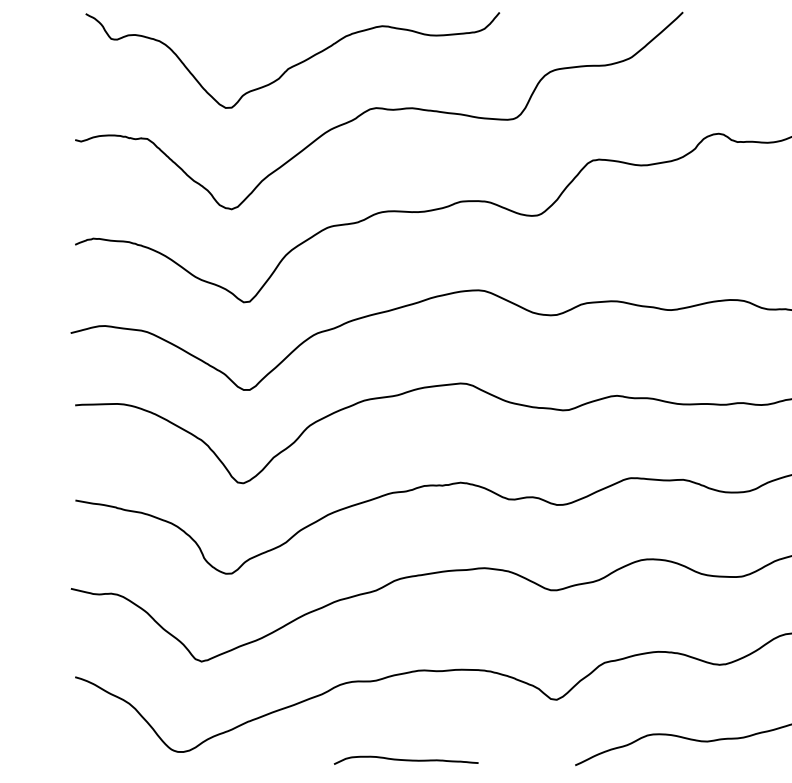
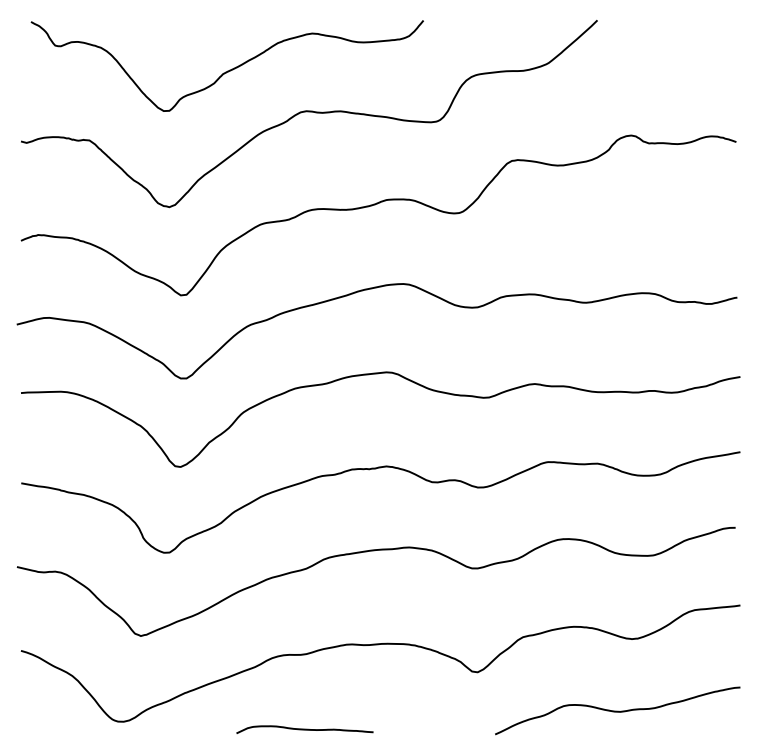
curve: (405, 760) -> (304, 729), moved

